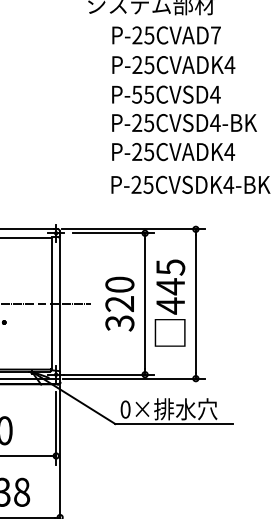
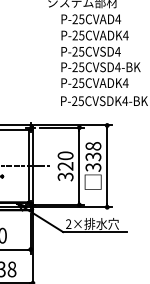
text: (216, 35) -> (118, 19), P-25CVAD7 -> P-25CVAD4
text: (136, 94) -> (74, 51), P-55CVSD4 -> P-25CVSD4
text: (170, 287) -> (93, 157), 445 -> 338
text: (125, 410) -> (68, 224), 0× -> 2×

